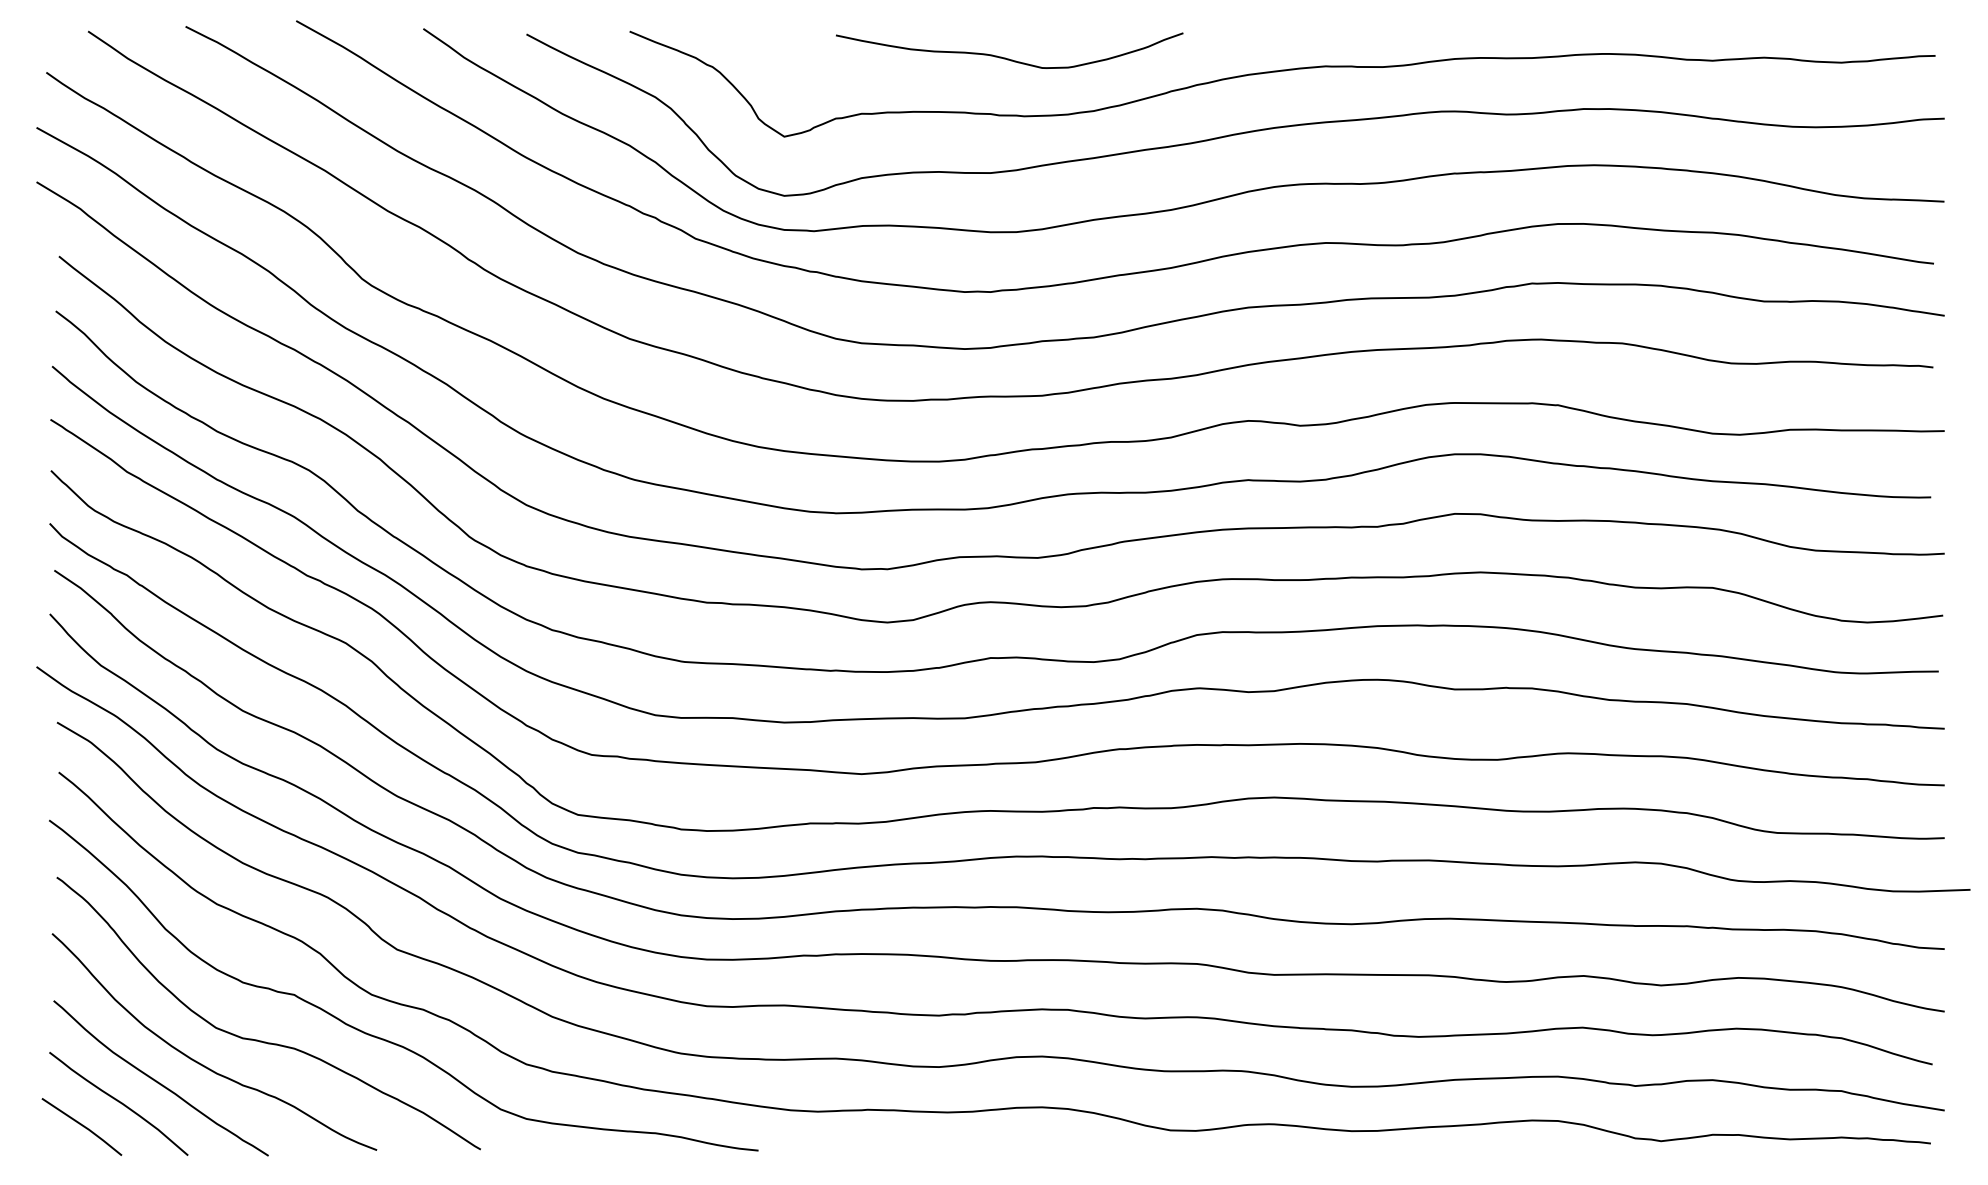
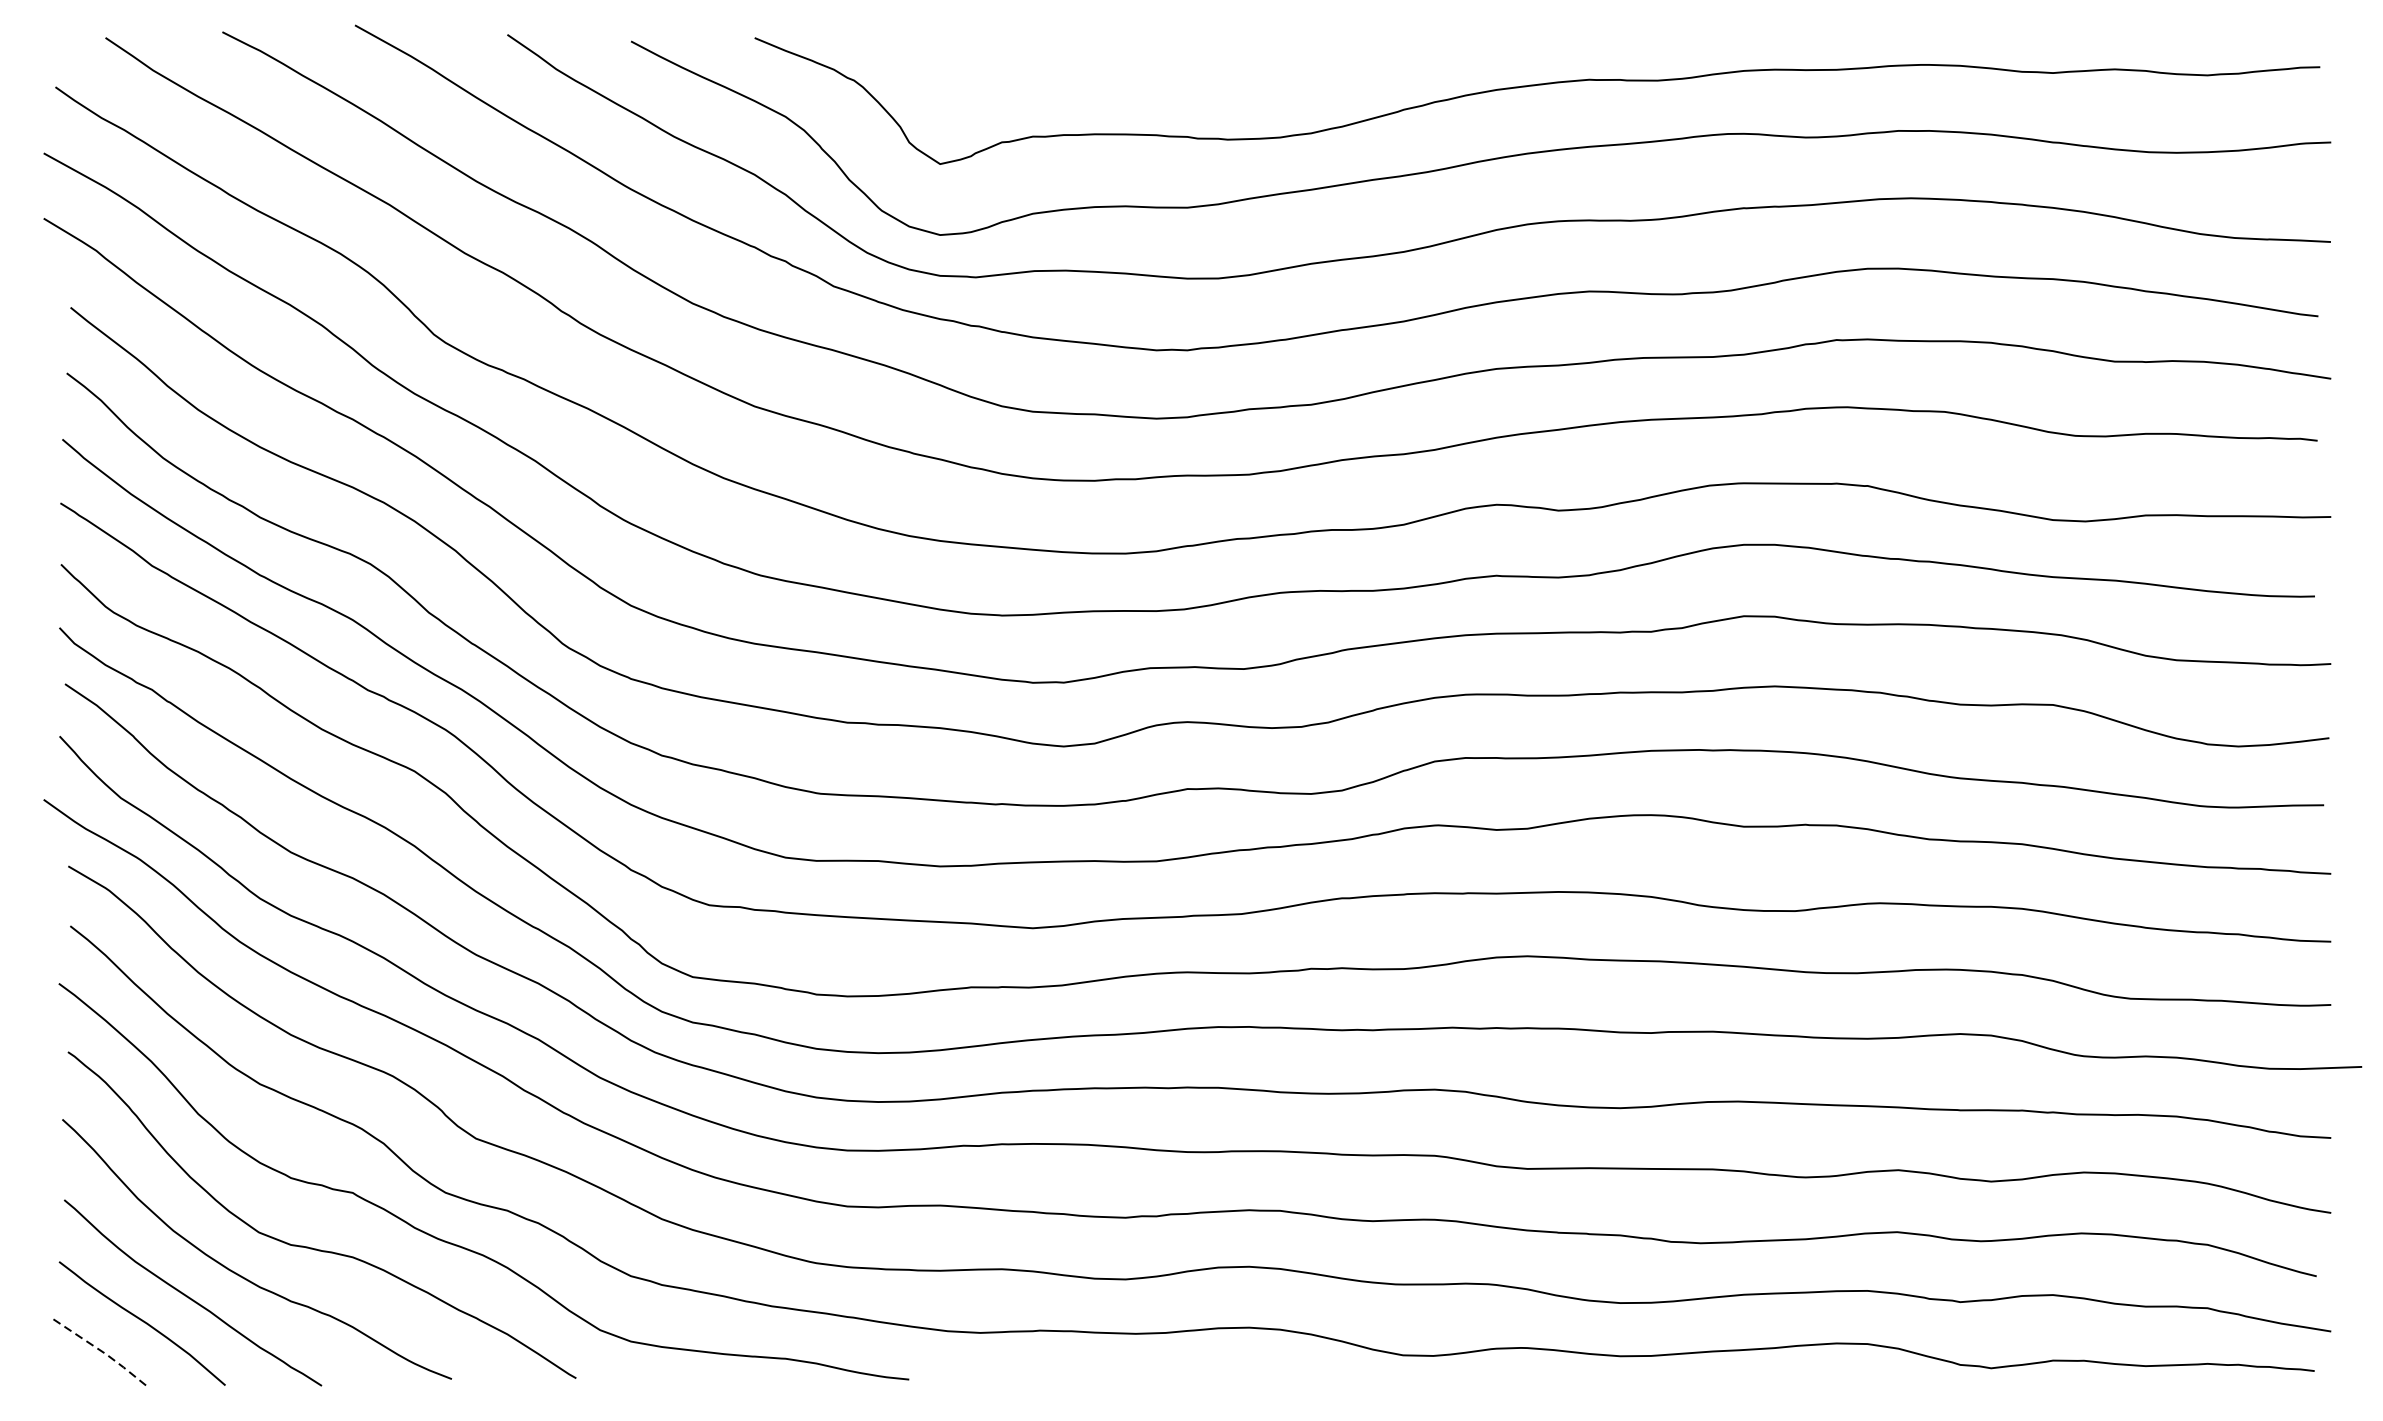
curve: (1009, 58) -> (1210, 70), removed
line: (84, 1126) -> (101, 1350), solid -> dashed

